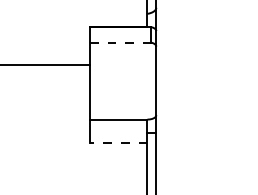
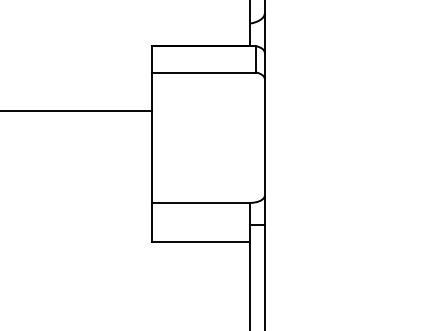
line: (120, 42) -> (204, 72), dashed -> solid
line: (118, 142) -> (200, 241), dashed -> solid

